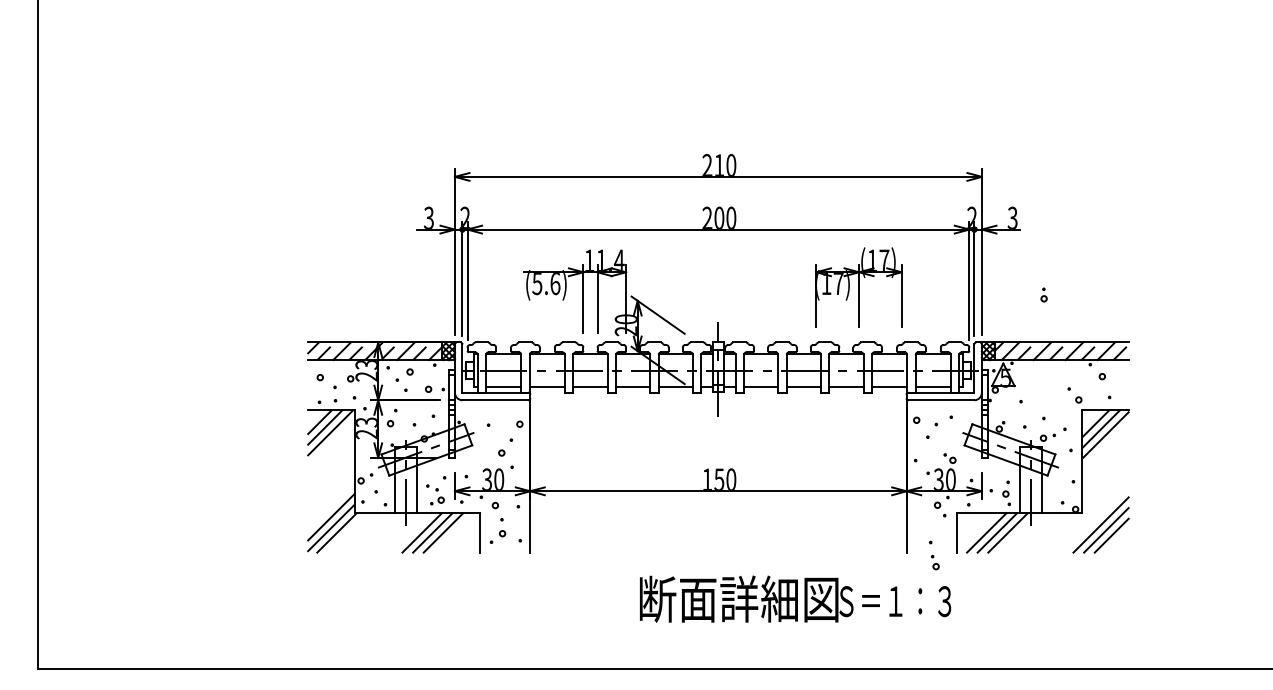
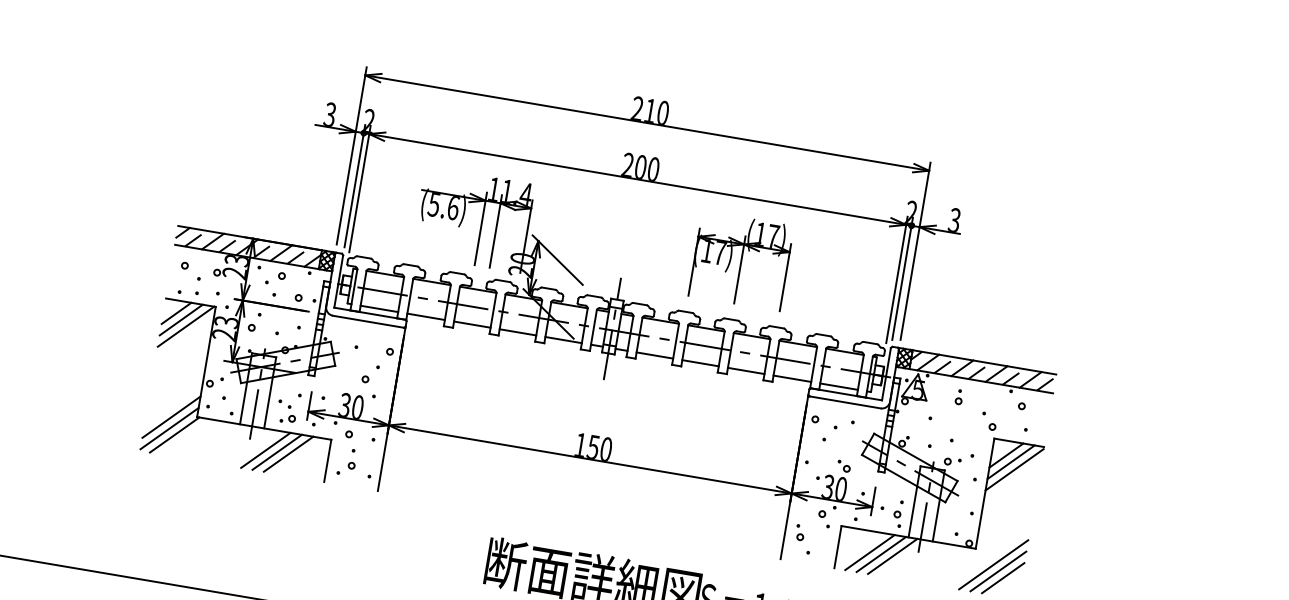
part: (858, 287) -> (740, 260), moved
part: (1043, 294) -> (958, 396), moved
part: (934, 562) -> (799, 532), moved

